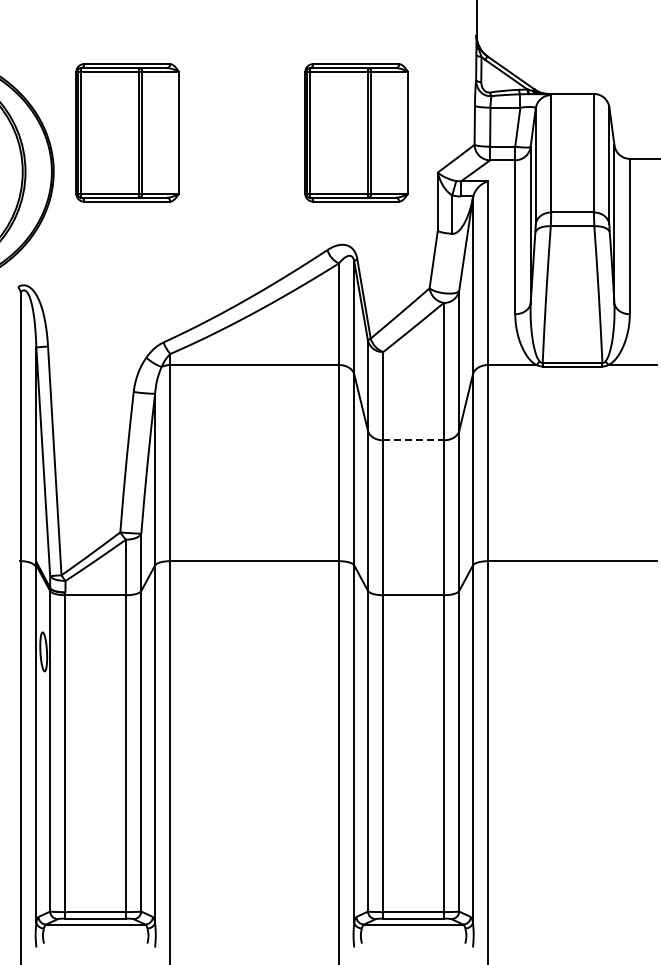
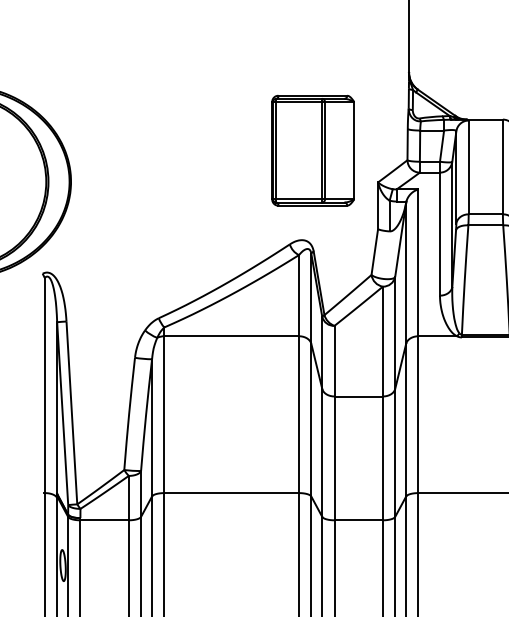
part: (127, 132) -> (130, 150), removed
line: (414, 440) -> (359, 396), dashed -> solid

